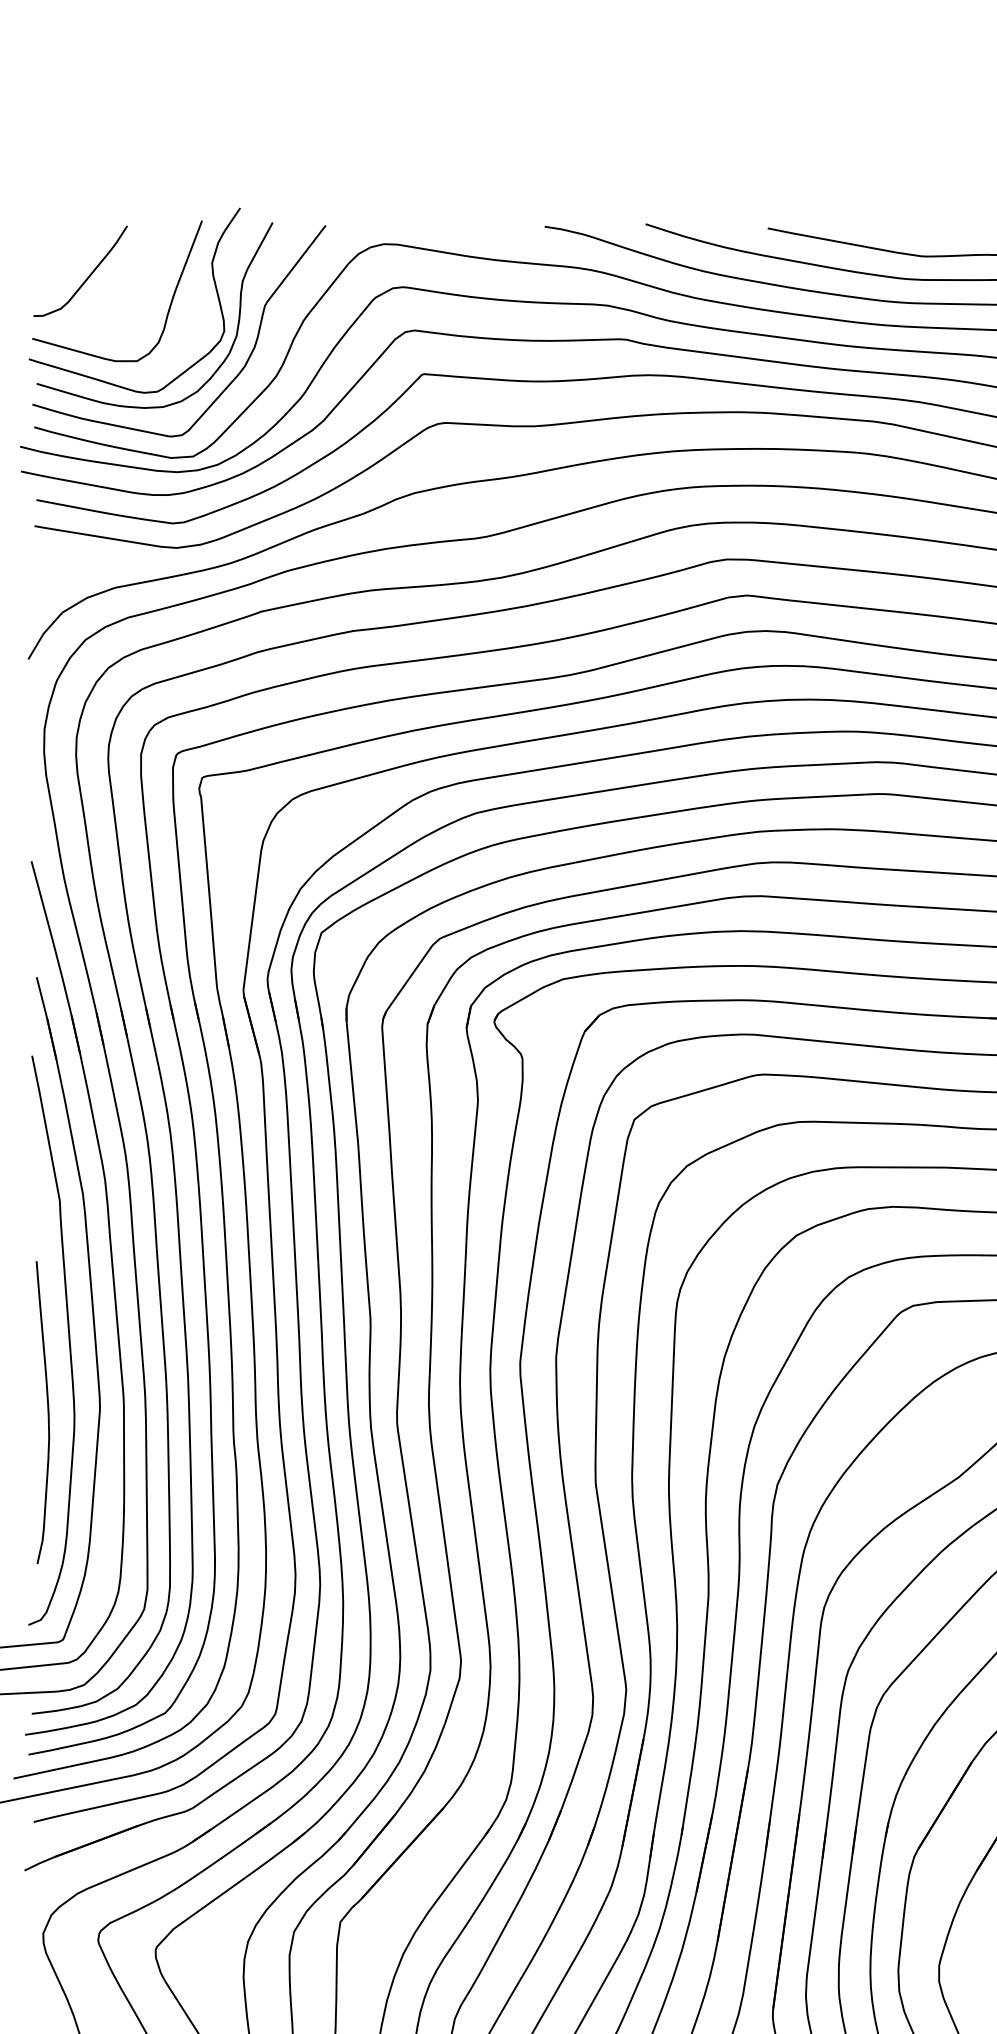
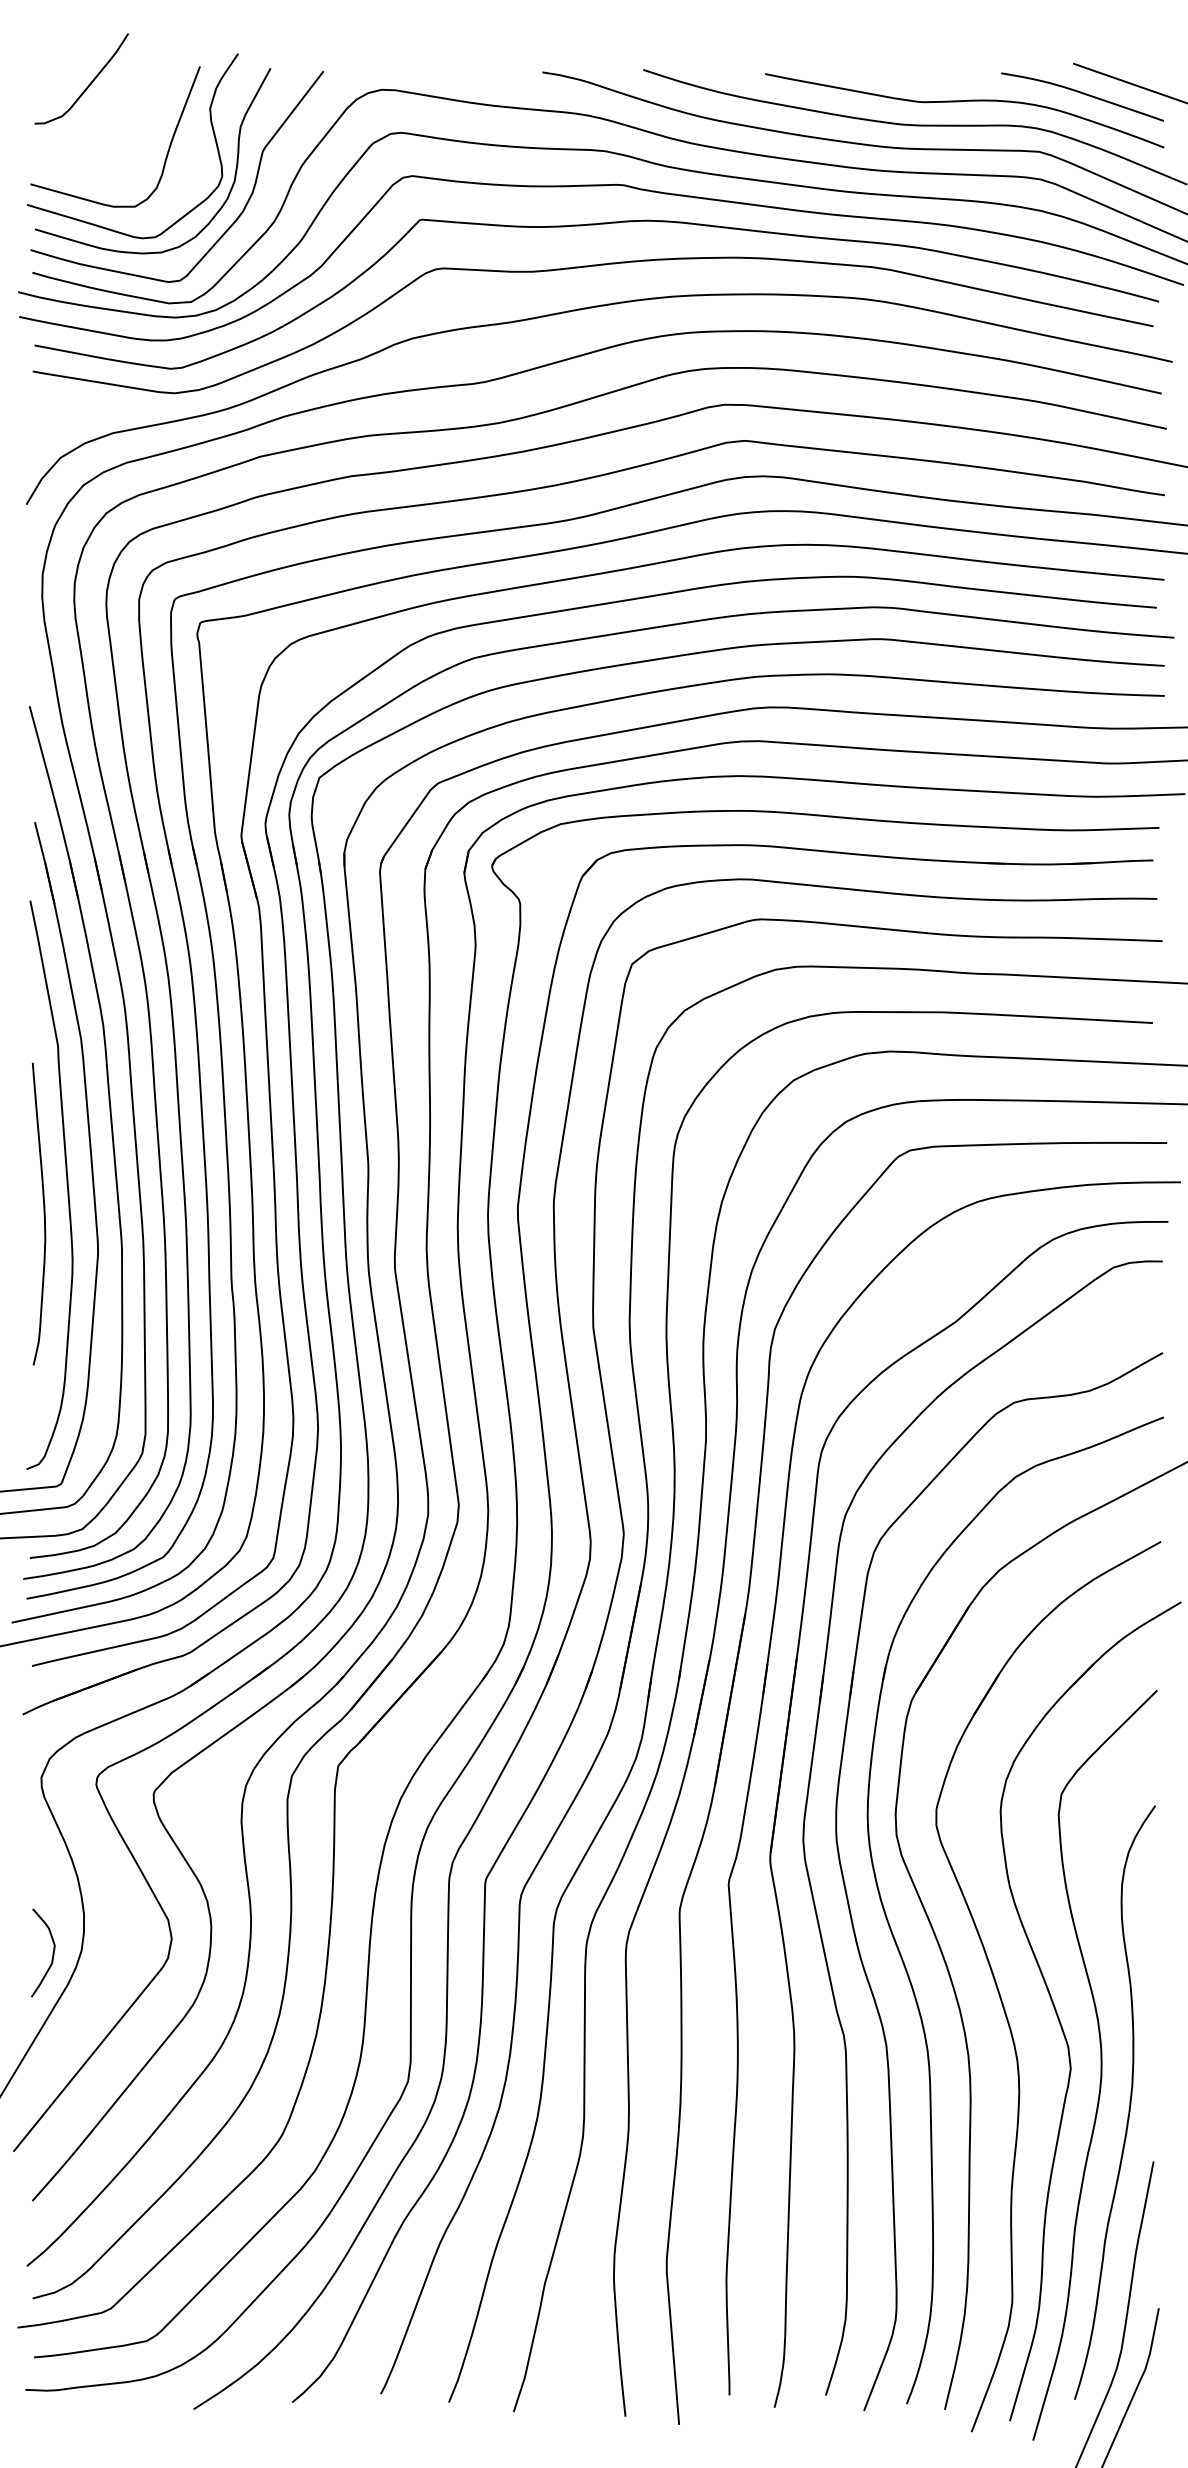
curve: (87, 276) -> (88, 84), moved
curve: (47, 1412) -> (43, 1213), moved

